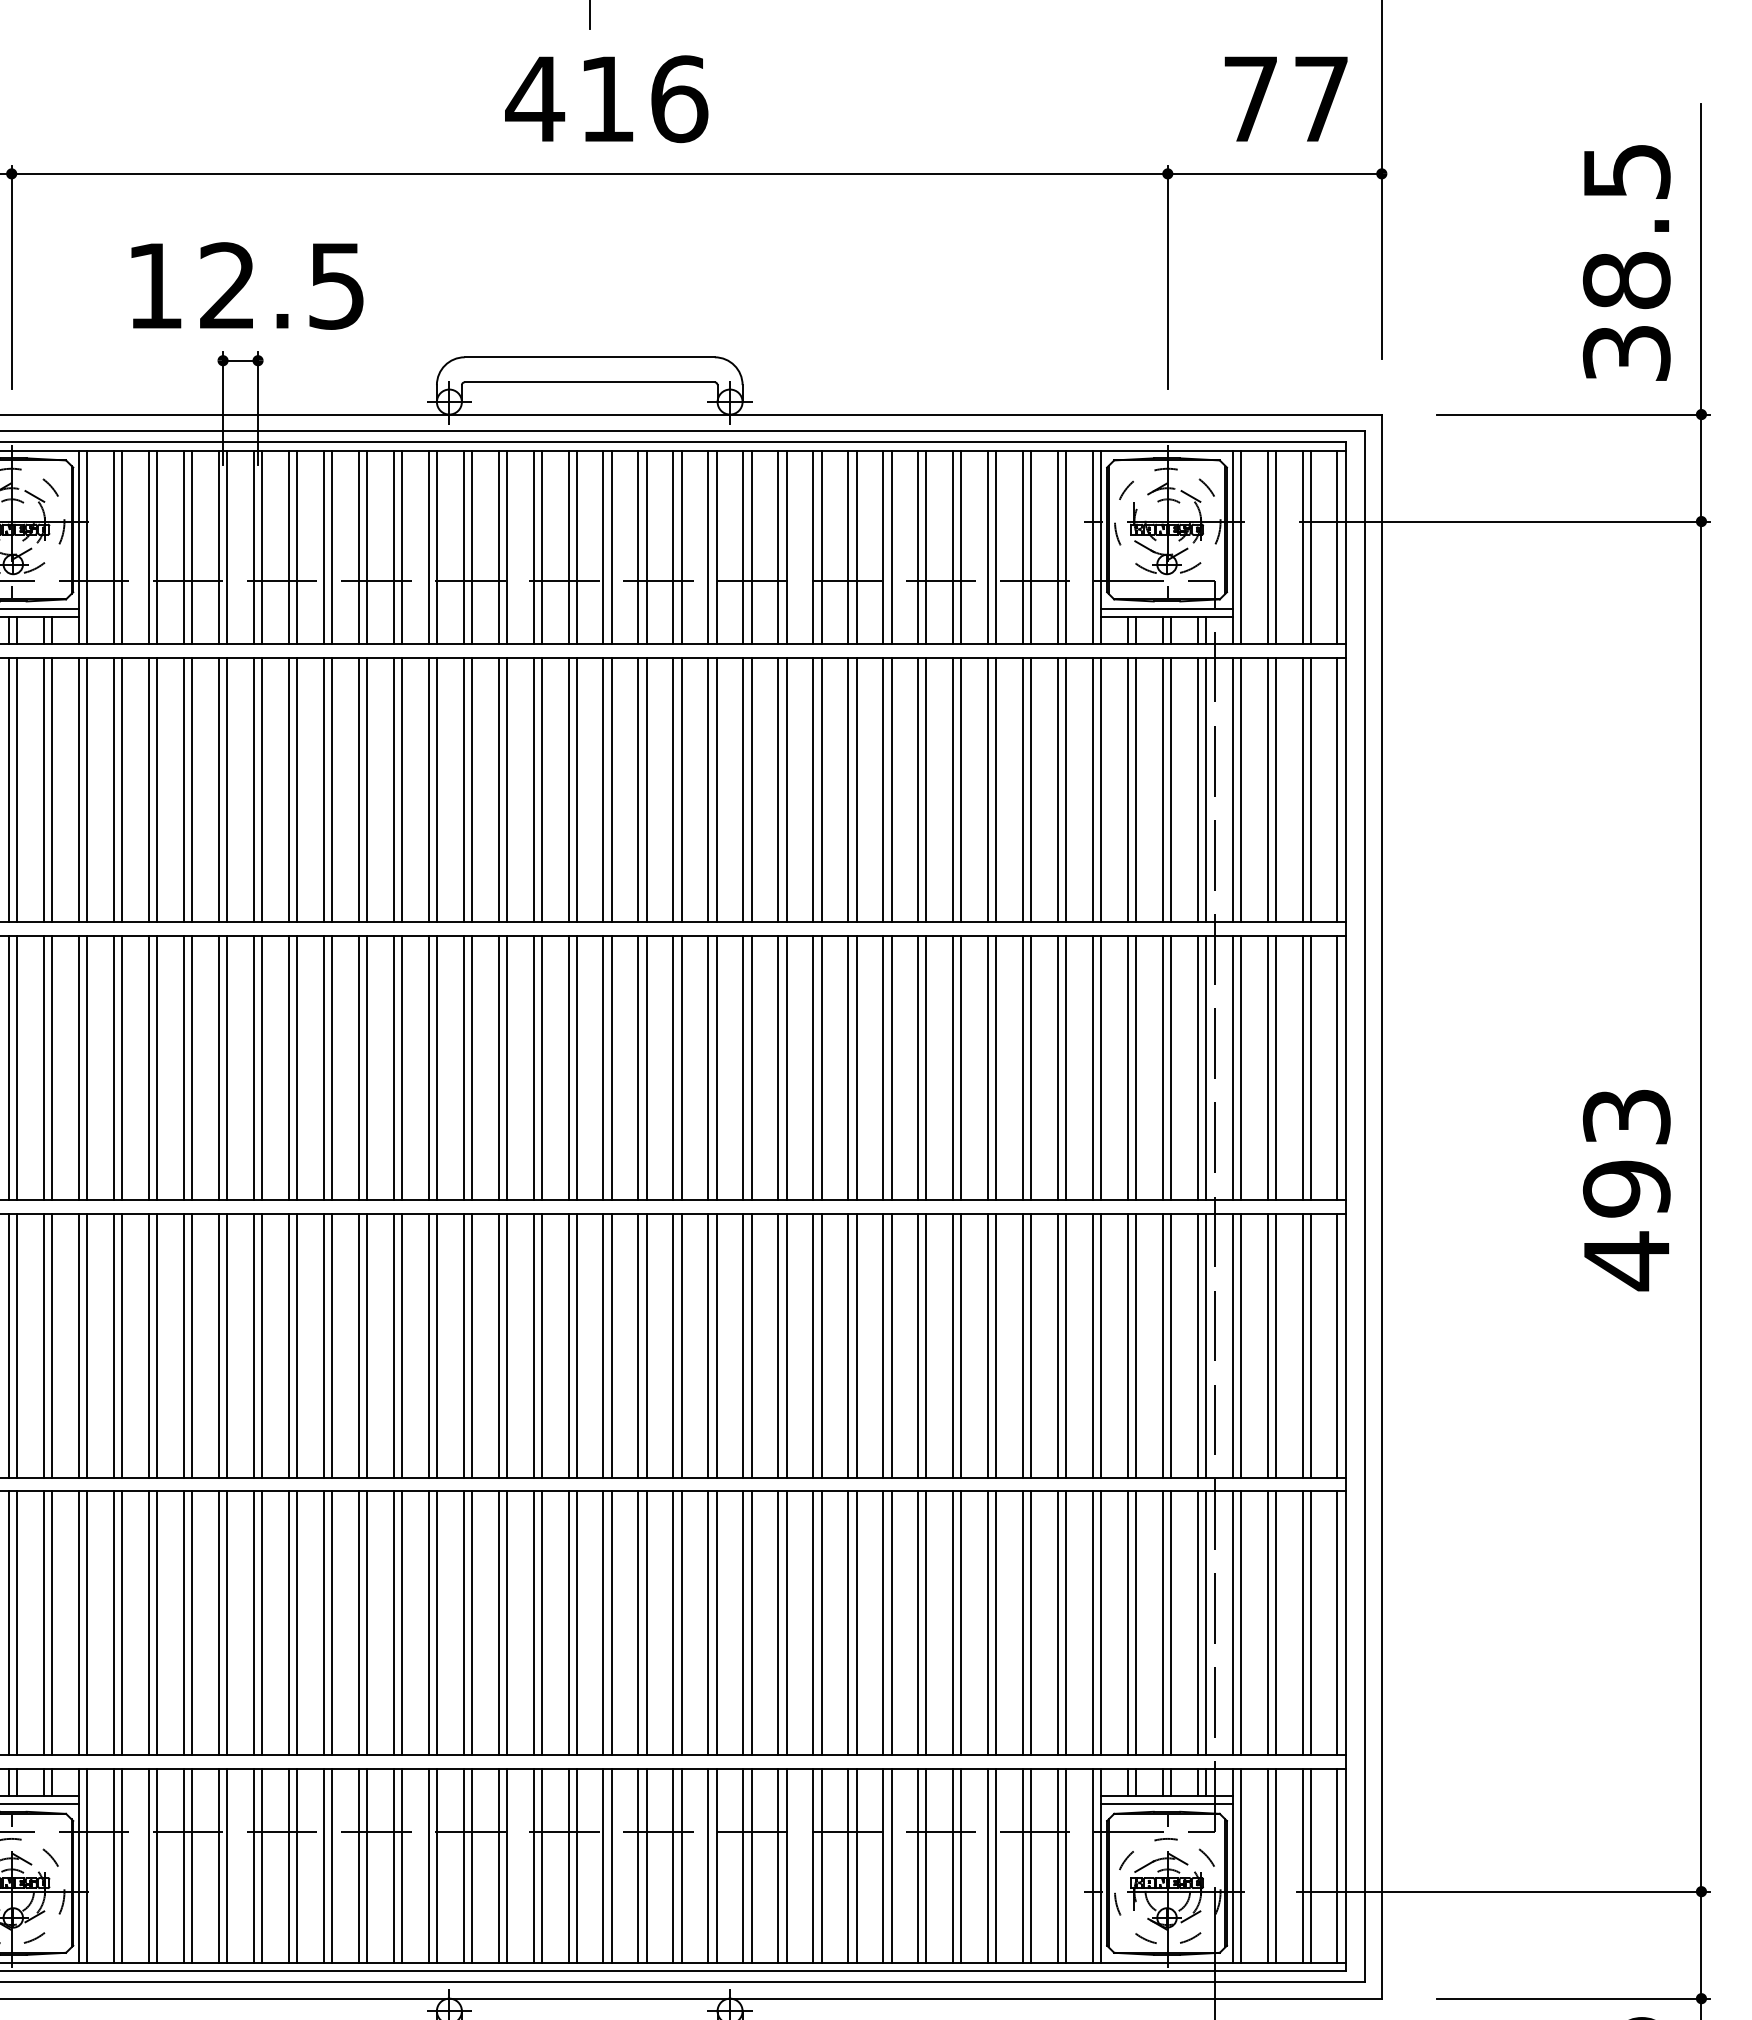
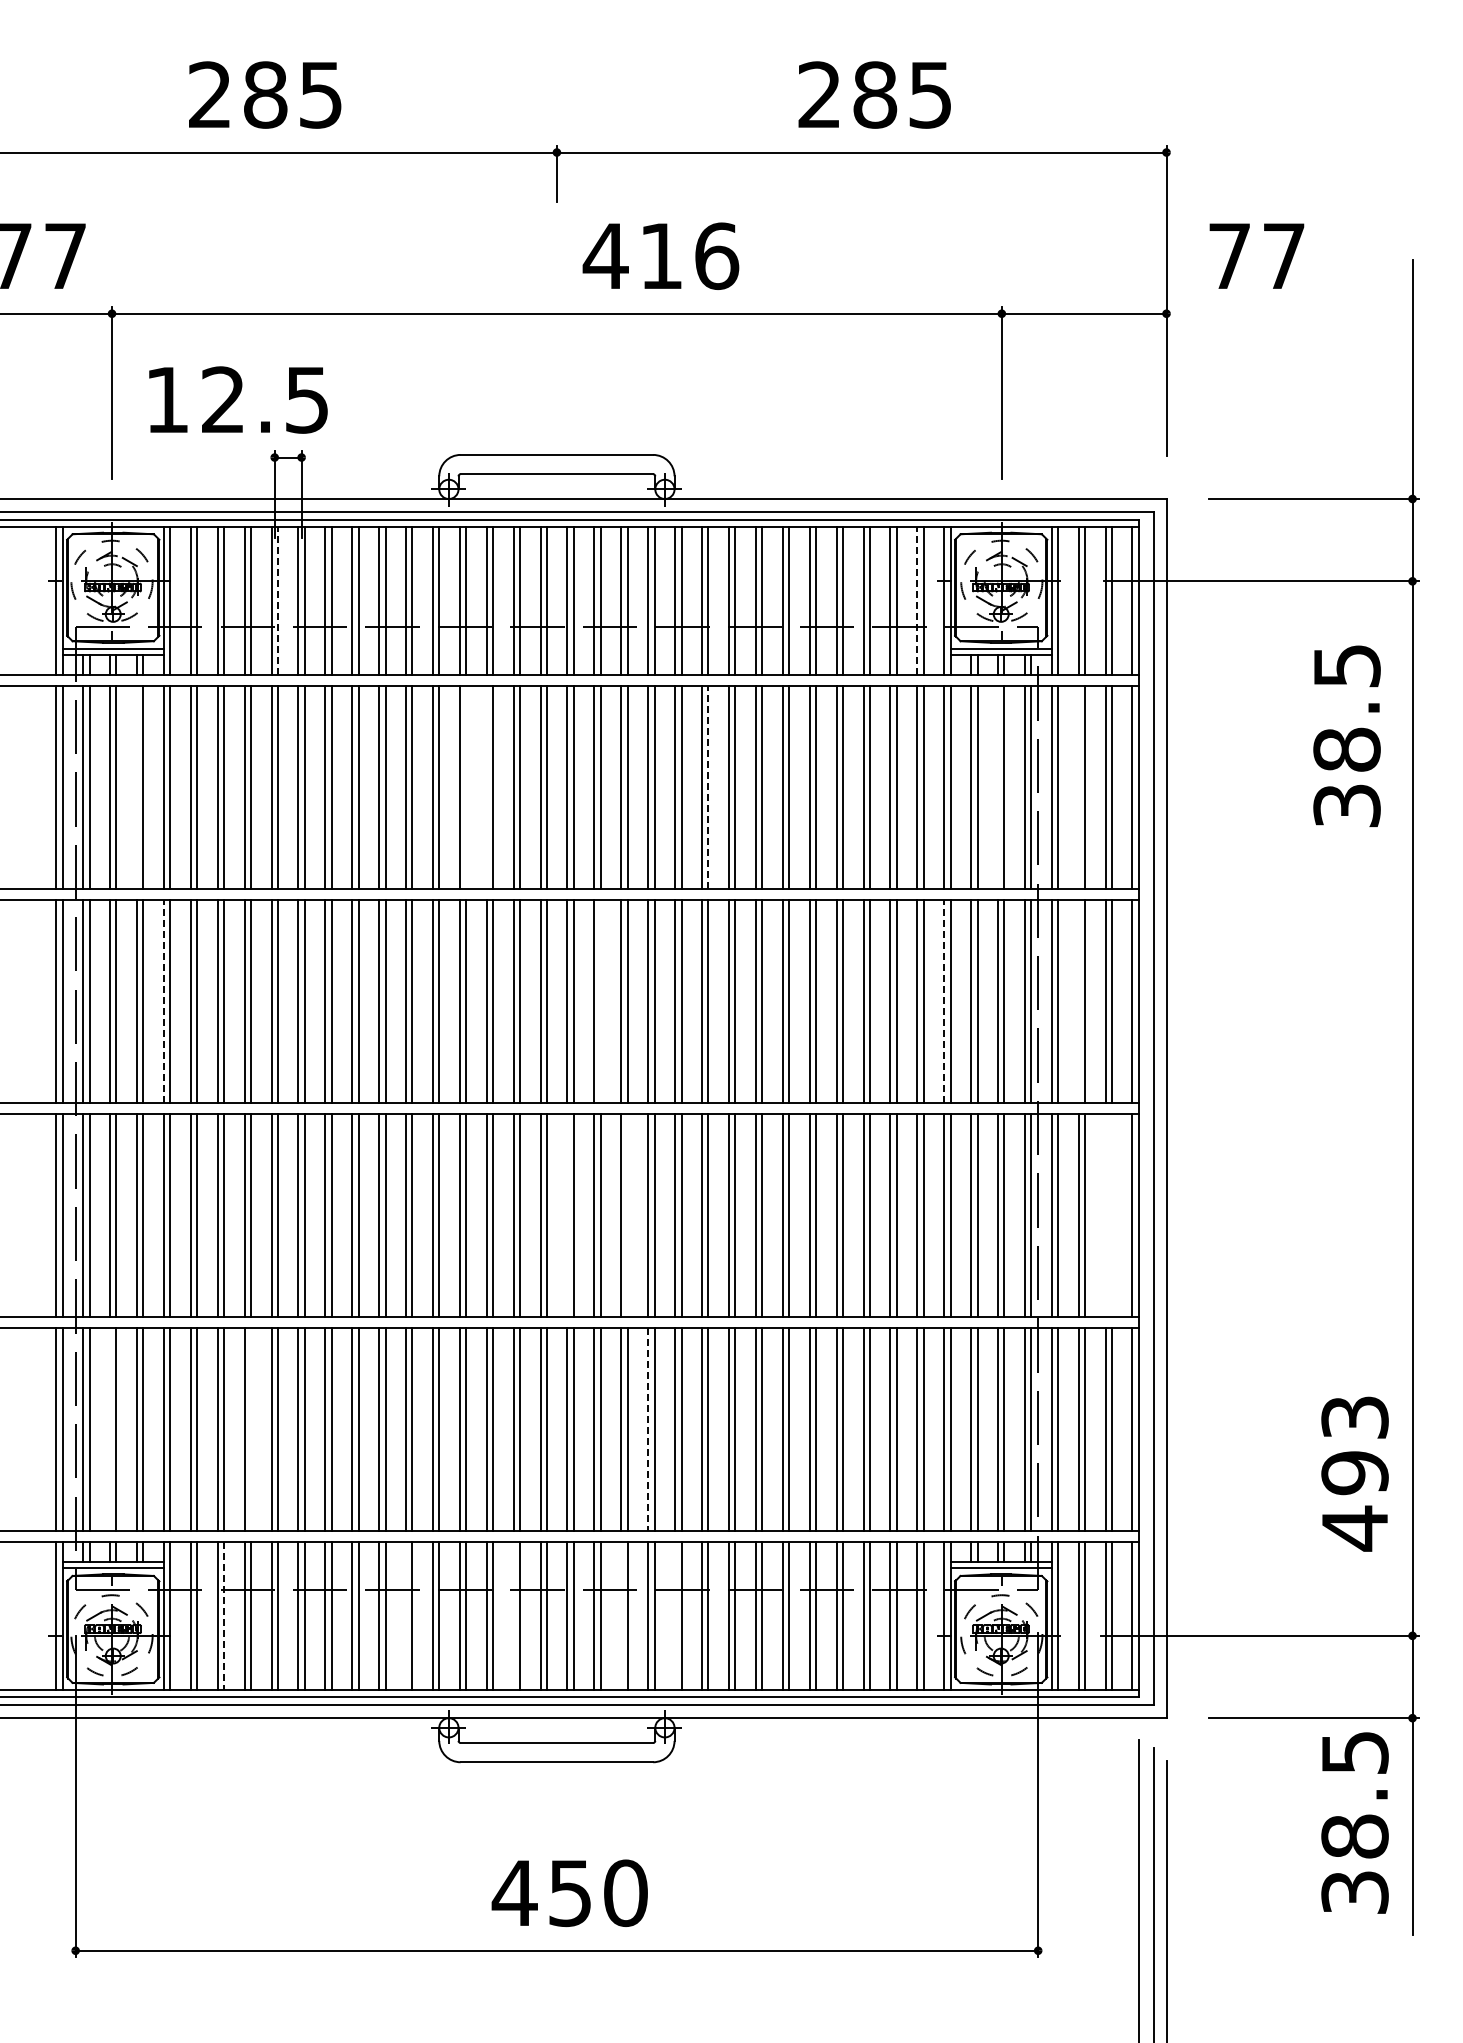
text: (606, 98) -> (660, 255), moved
text: (1285, 98) -> (1256, 255), moved
text: (1626, 261) -> (1346, 735), moved
text: (247, 285) -> (238, 399), moved
line: (226, 546) -> (277, 600), solid -> dashed
line: (1058, 546) -> (917, 600), solid -> dashed
line: (43, 789) -> (136, 787), removed
line: (472, 789) -> (466, 787), removed
line: (498, 789) -> (486, 787), removed
line: (786, 789) -> (708, 787), solid -> dashed
line: (1163, 789) -> (998, 787), removed
line: (1267, 789) -> (1078, 787), removed
line: (78, 1067) -> (163, 1001), solid -> dashed
line: (646, 1067) -> (600, 1001), removed
line: (1093, 1067) -> (944, 1001), solid -> dashed
line: (1267, 1067) -> (1078, 1001), removed
text: (1626, 1189) -> (1354, 1473), moved
line: (603, 1345) -> (567, 1215), removed
line: (681, 1345) -> (627, 1215), removed
line: (1302, 1345) -> (1105, 1215), removed
line: (1311, 1345) -> (1112, 1215), removed
line: (9, 1623) -> (110, 1429), removed
line: (192, 1623) -> (251, 1429), removed
line: (708, 1623) -> (648, 1429), solid -> dashed
line: (394, 1865) -> (406, 1615), removed
line: (533, 1865) -> (513, 1615), removed
line: (673, 1865) -> (621, 1615), removed
line: (743, 1865) -> (675, 1615), removed
line: (157, 1866) -> (224, 1616), solid -> dashed

